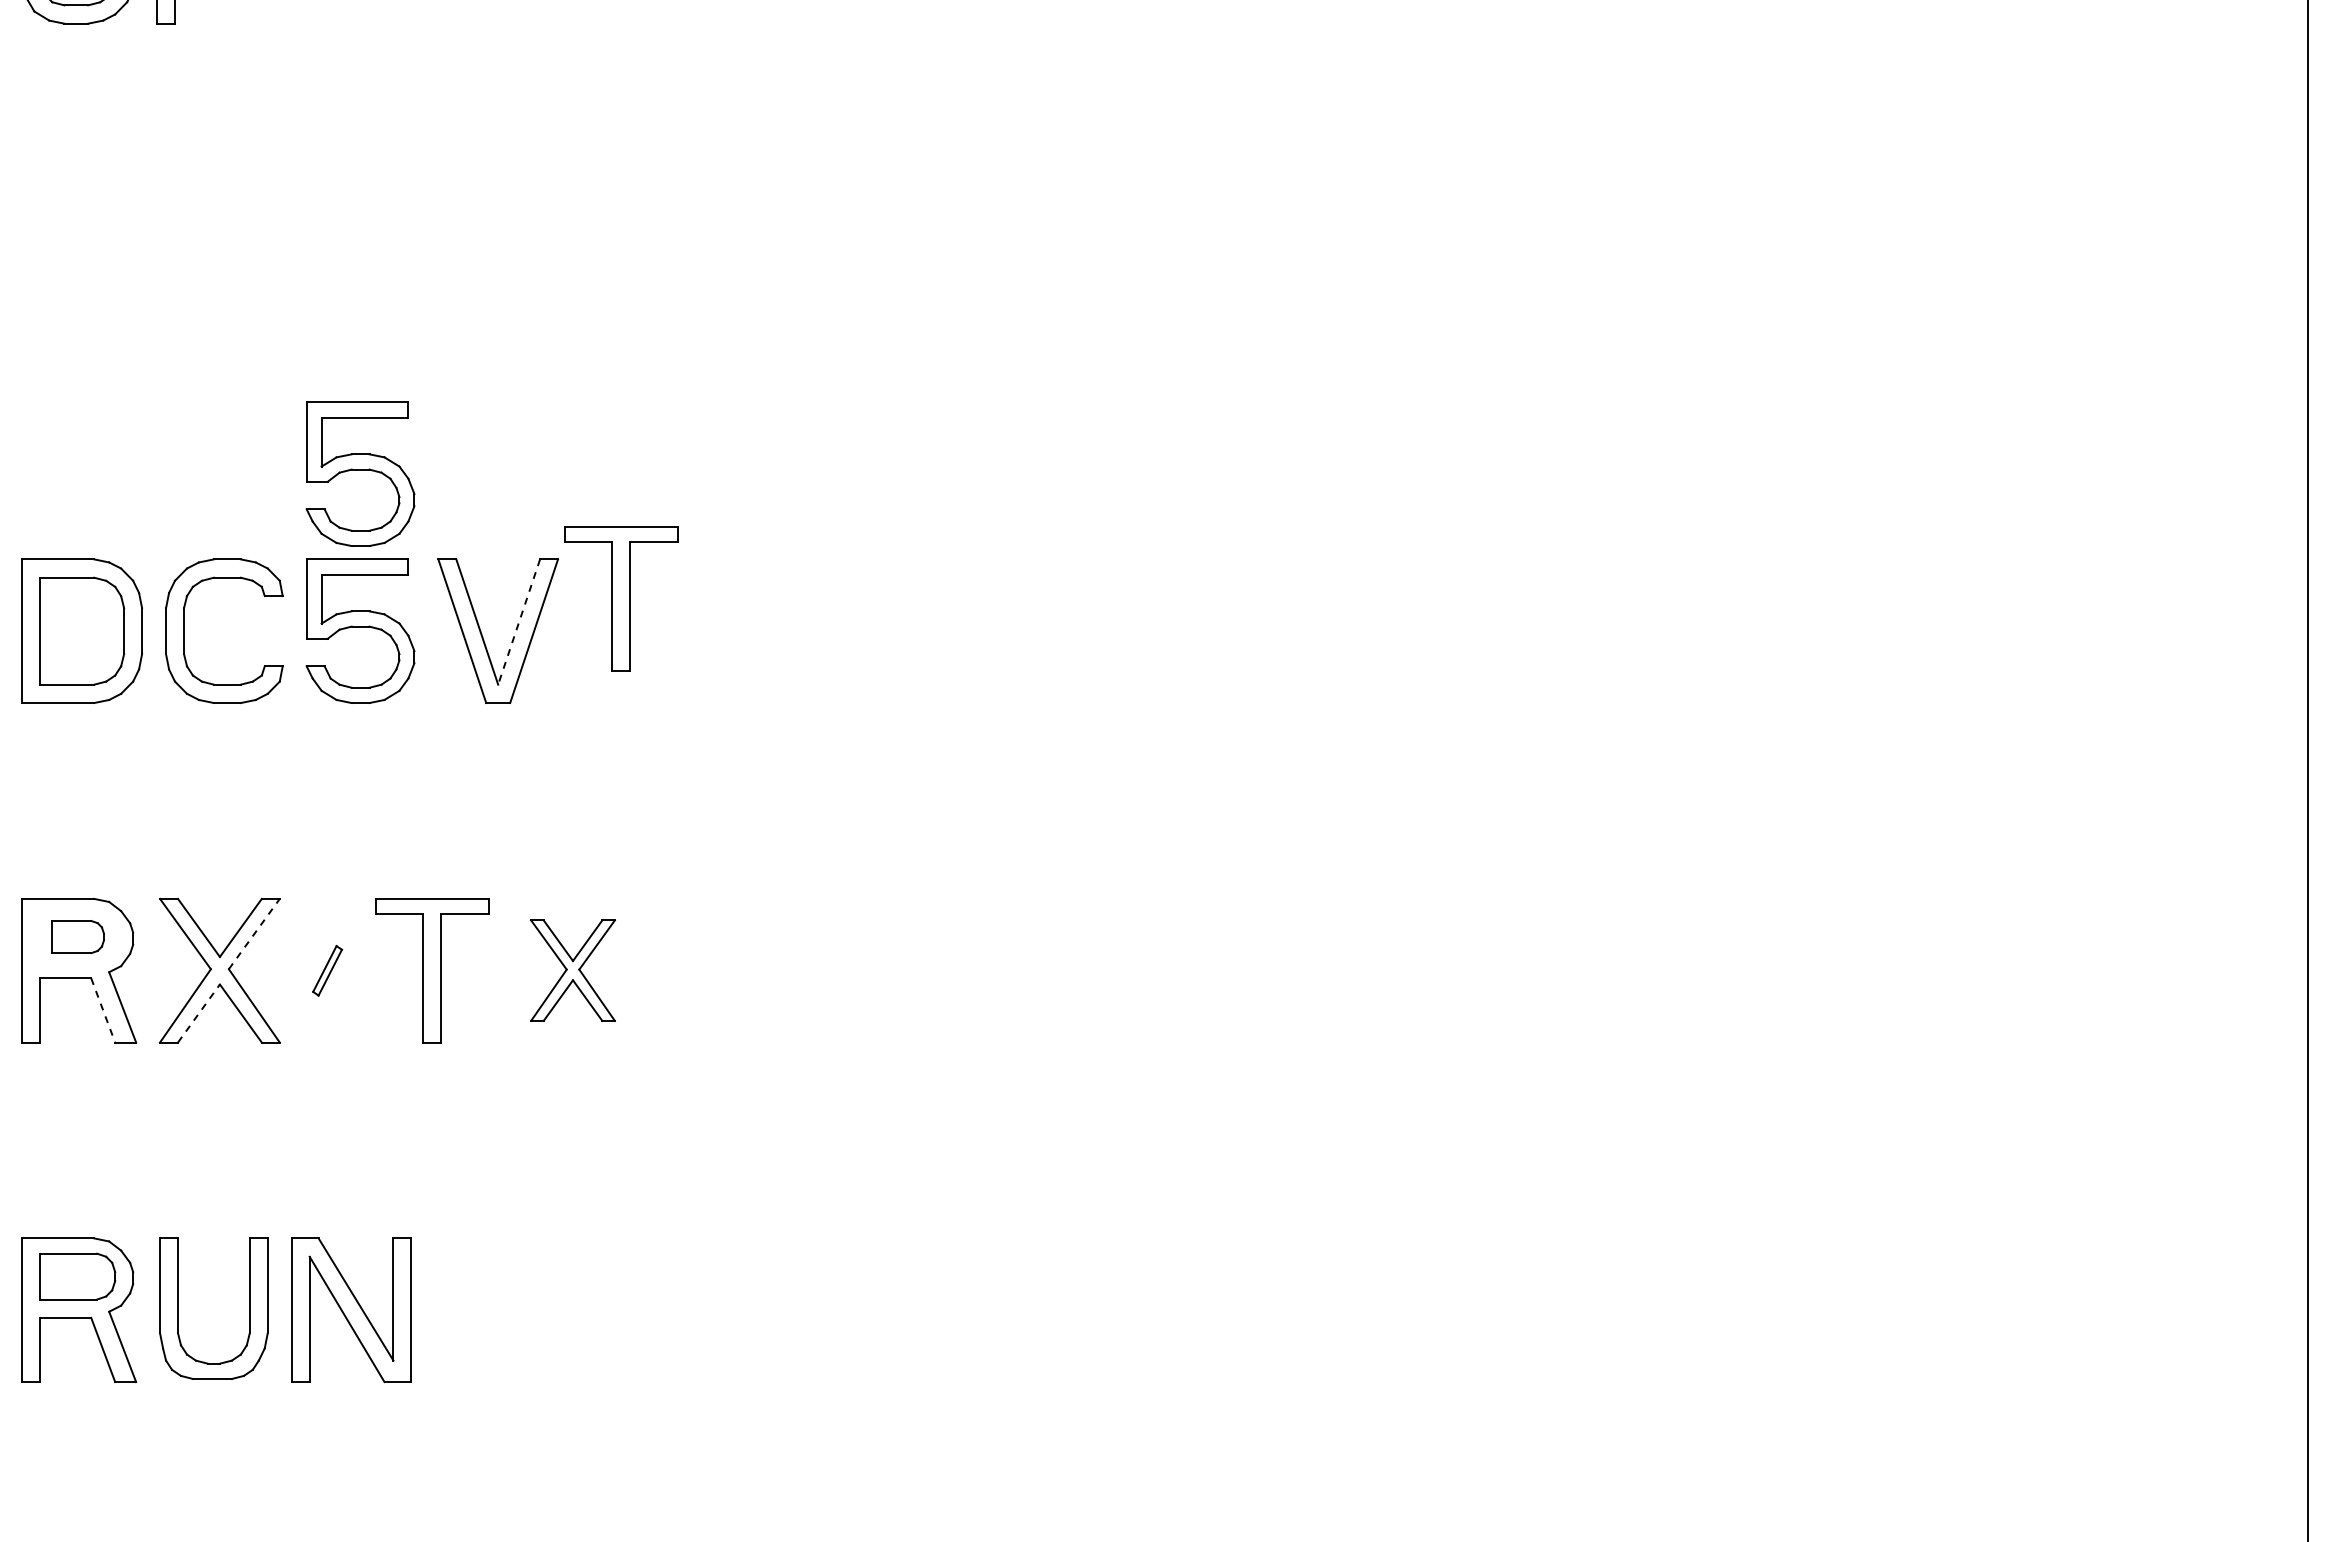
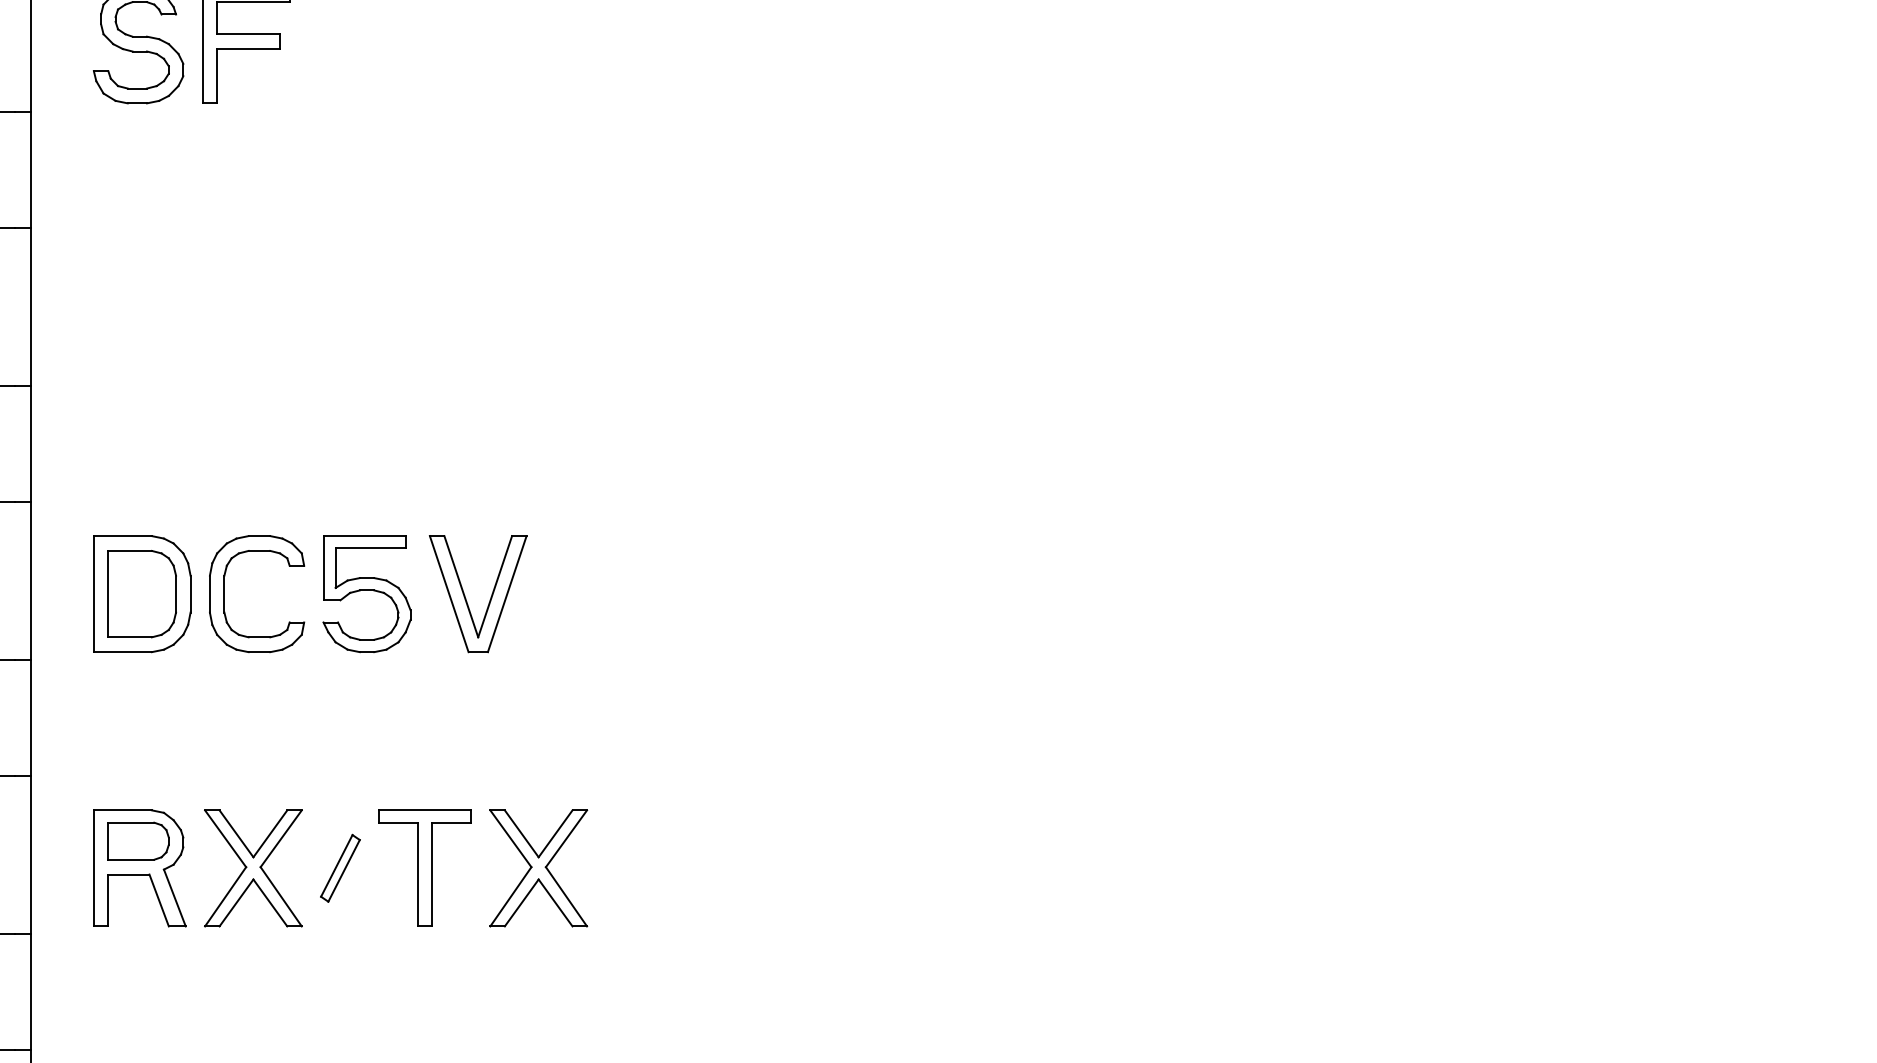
part: (360, 473) -> (366, 466), removed
part: (621, 598) -> (577, 567), removed
line: (518, 622) -> (494, 587), dashed -> solid
line: (254, 933) -> (281, 838), dashed -> solid
part: (77, 936) -> (138, 840), size x1.43
part: (327, 970) -> (340, 868), size x1.67
part: (572, 970) -> (538, 868), size x1.43
line: (103, 1010) -> (159, 900), dashed -> solid
line: (198, 1013) -> (236, 902), dashed -> solid

